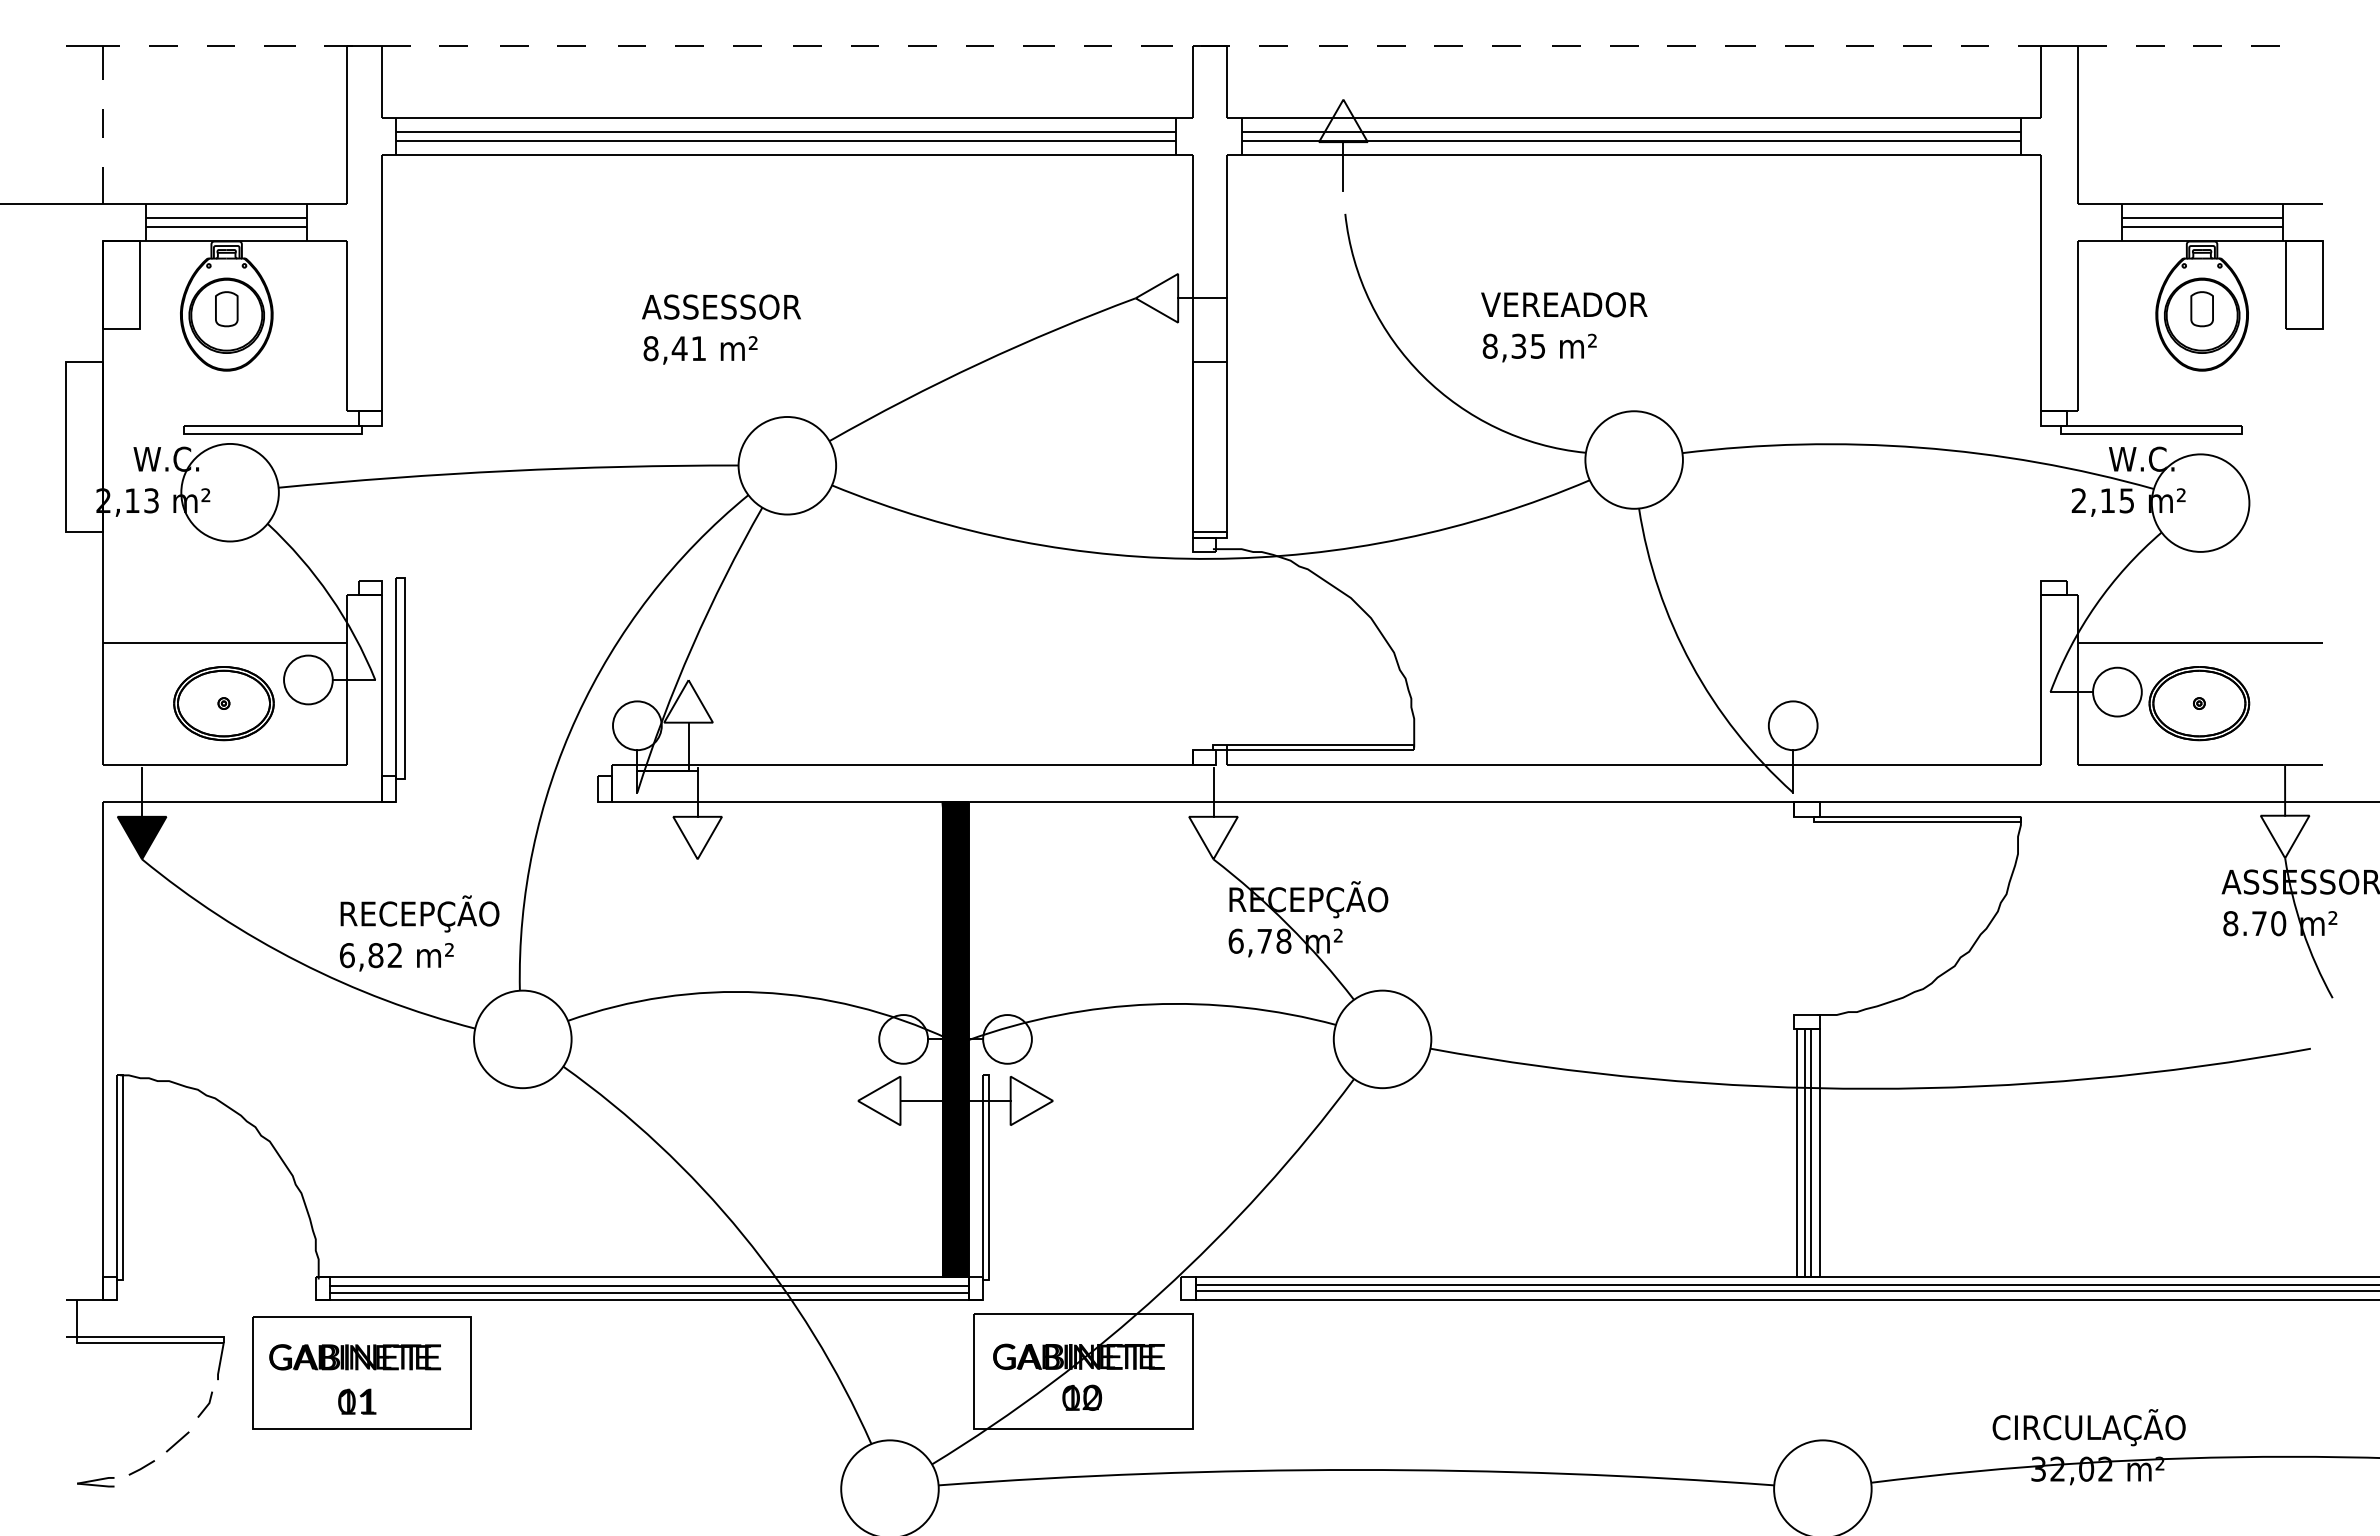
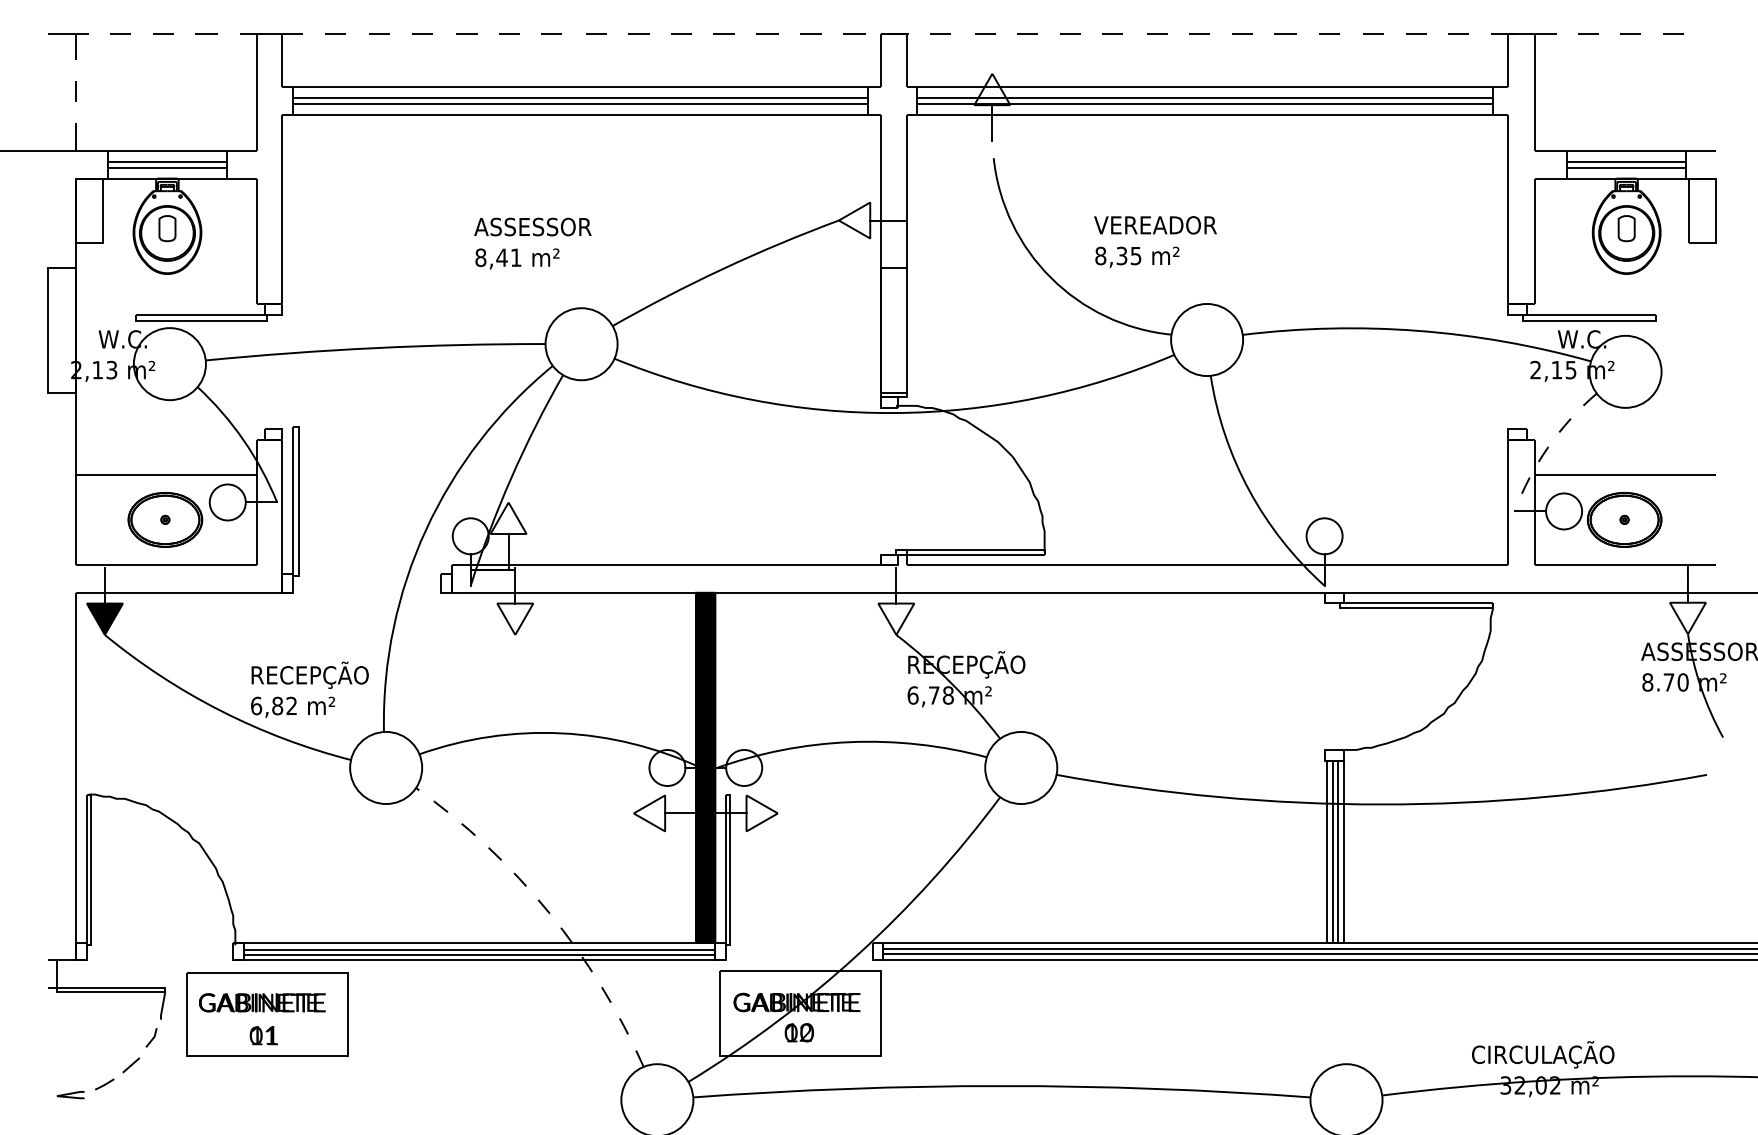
arc: (2095, 605) -> (1547, 447), solid -> dashed
arc: (742, 1234) -> (548, 912), solid -> dashed

